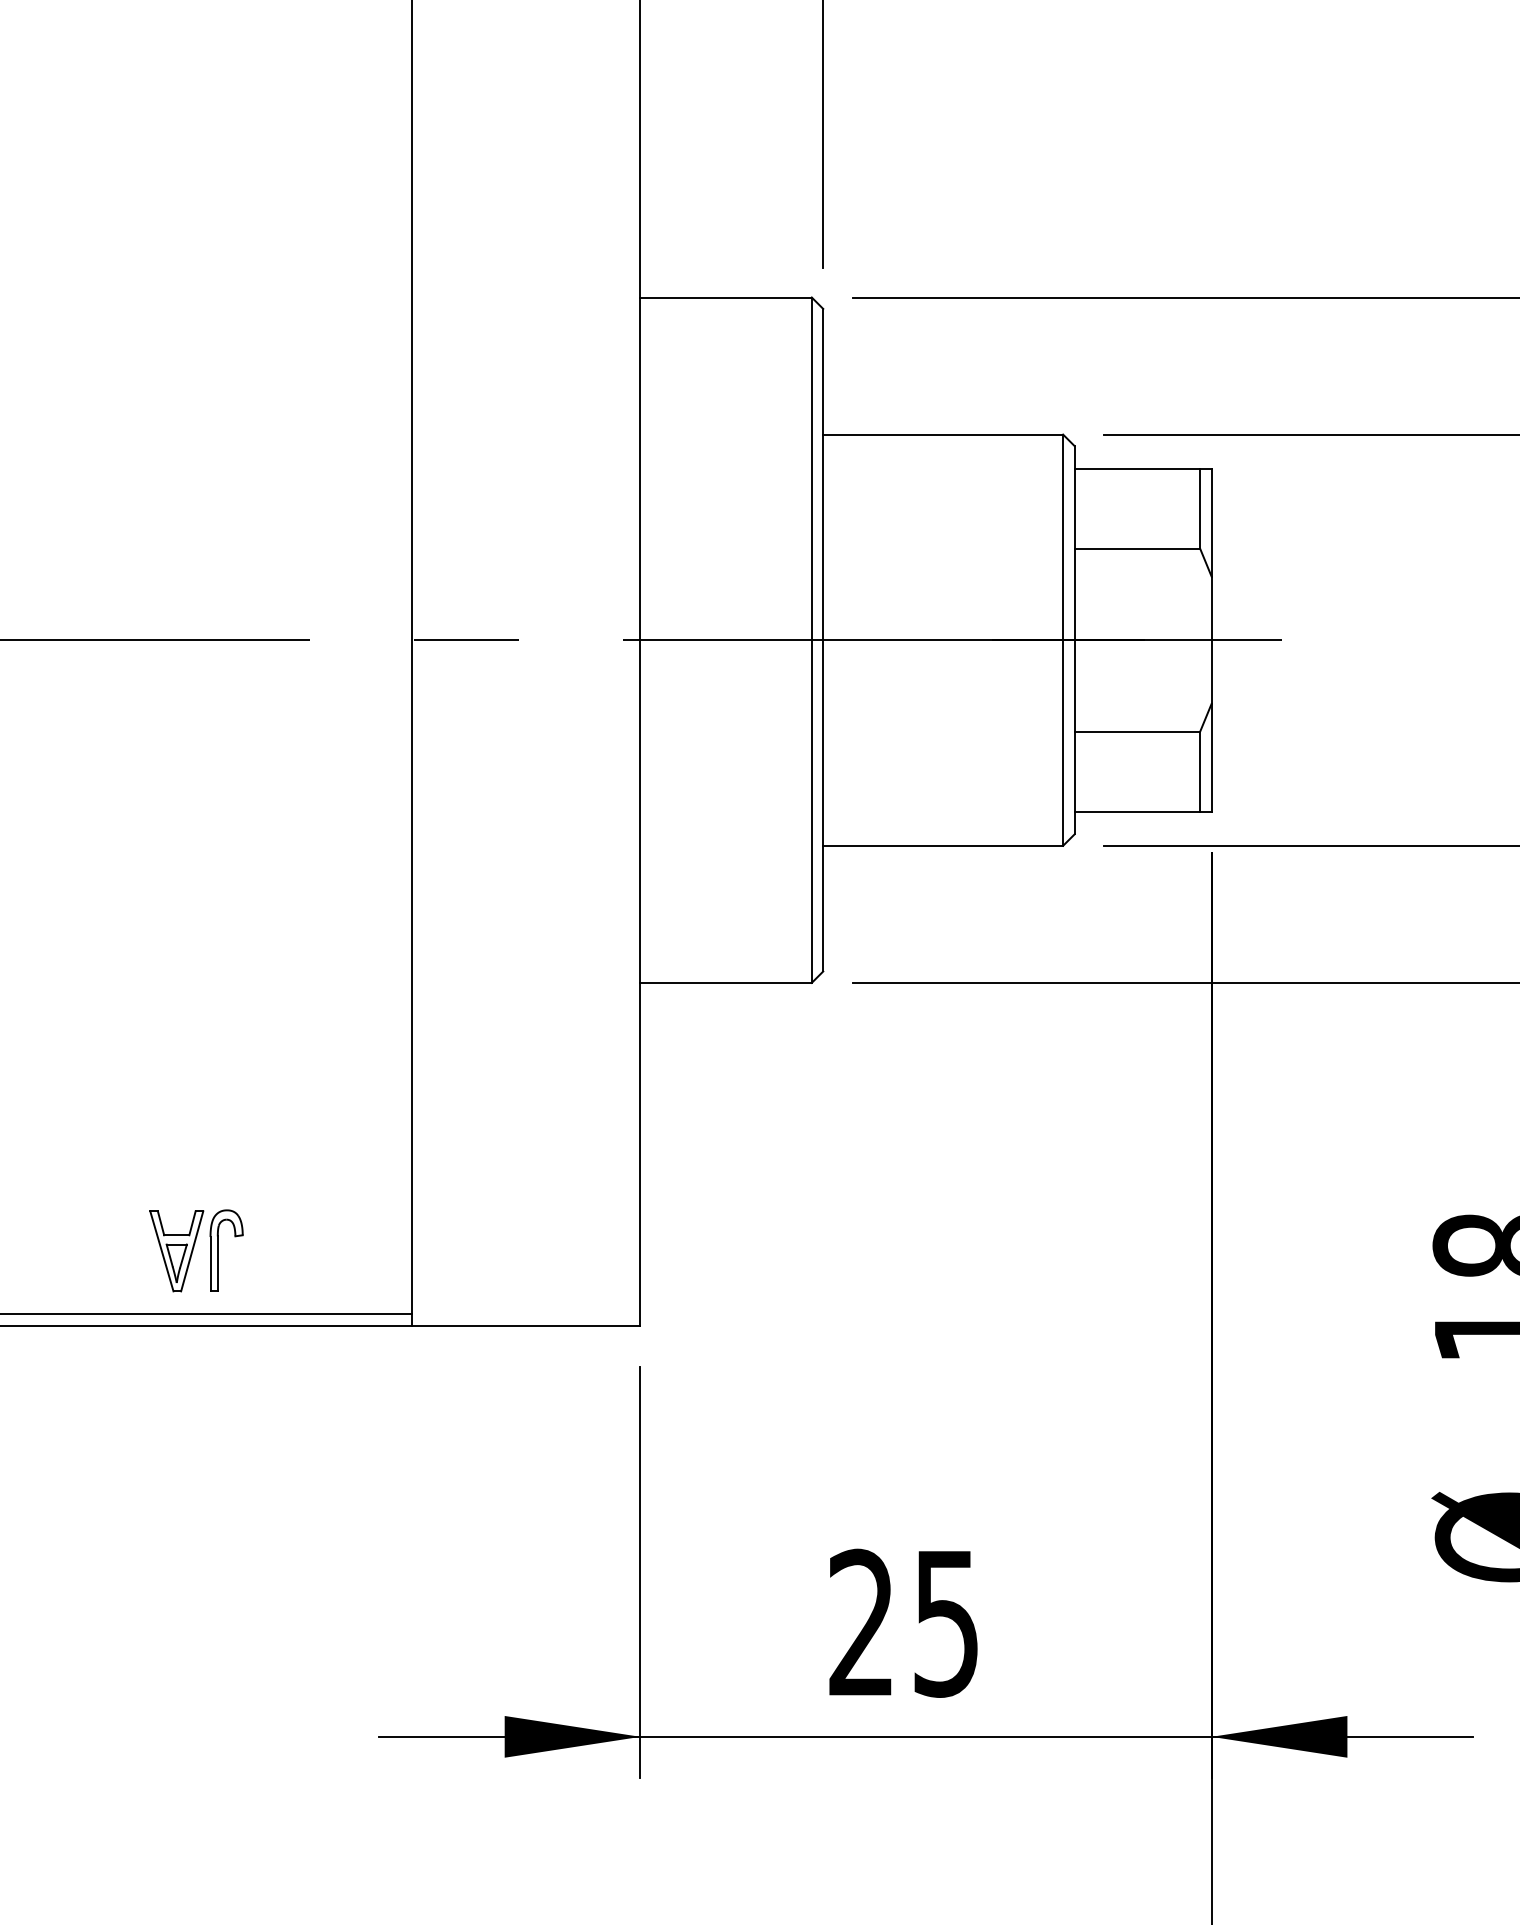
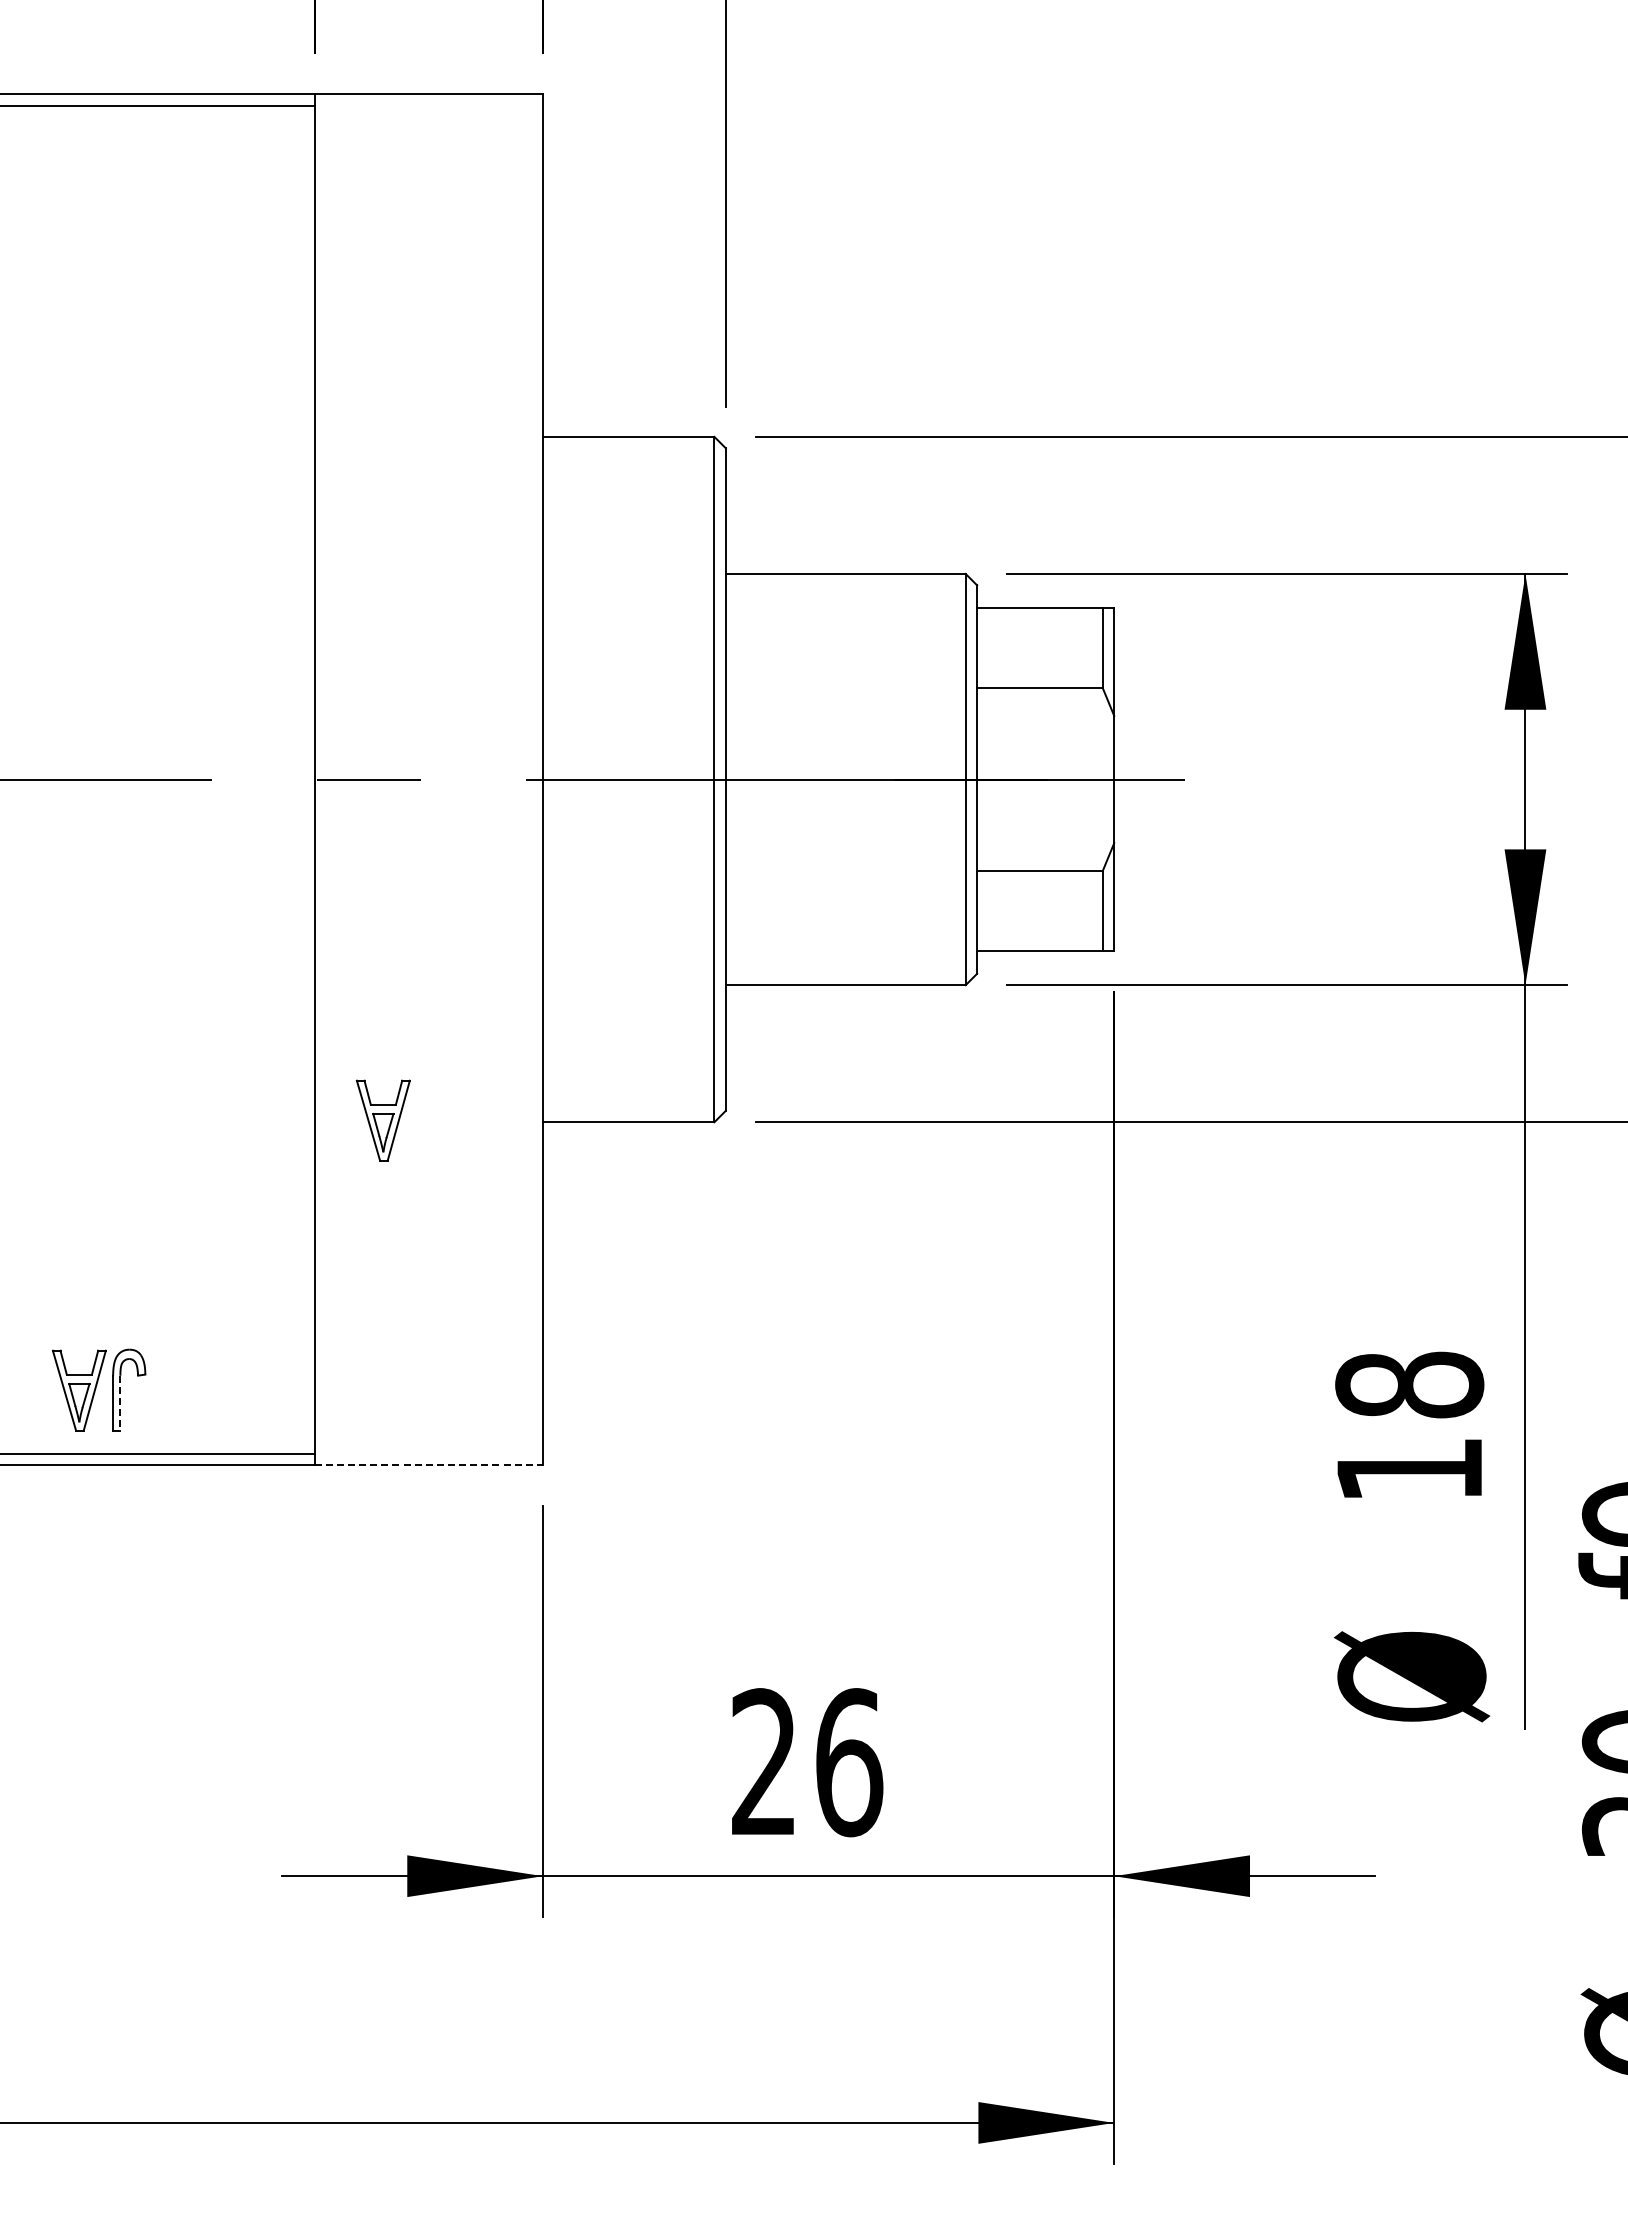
part: (479, 981) -> (382, 1120), added
line: (217, 1264) -> (120, 1403), solid -> dashed
line: (526, 1325) -> (429, 1464), solid -> dashed
text: (946, 1623) -> (849, 1762), 25 -> 26

